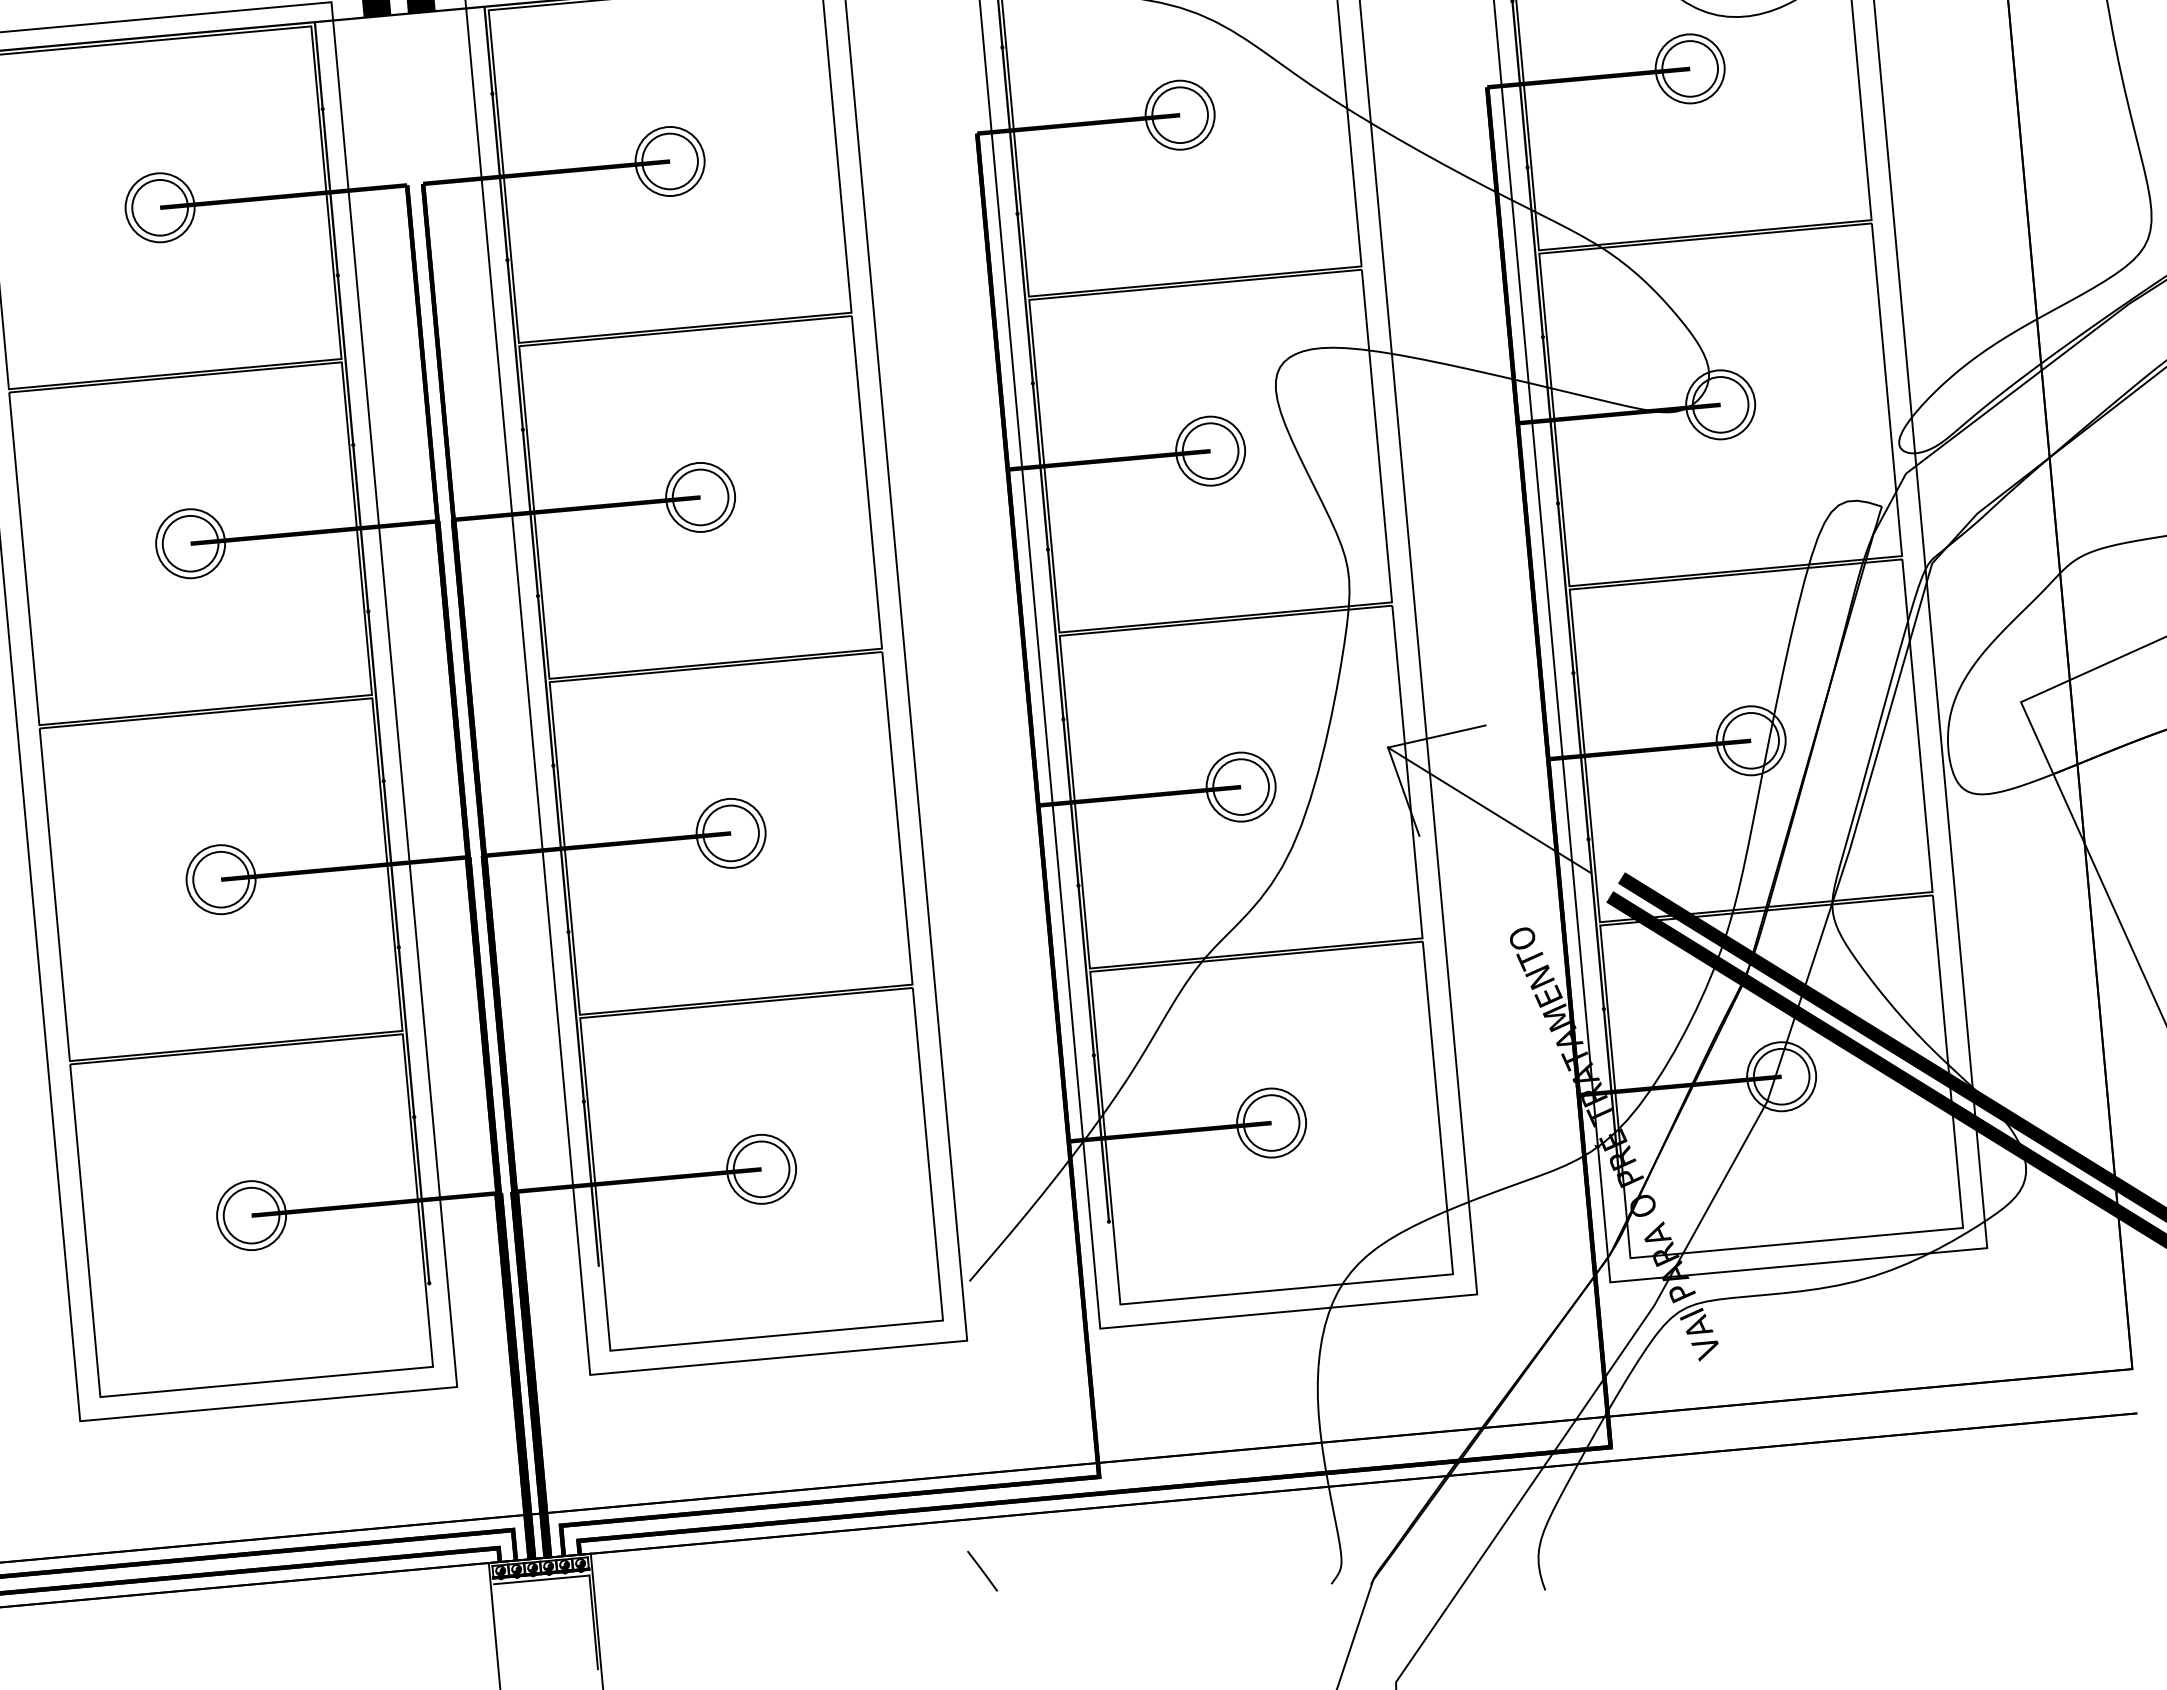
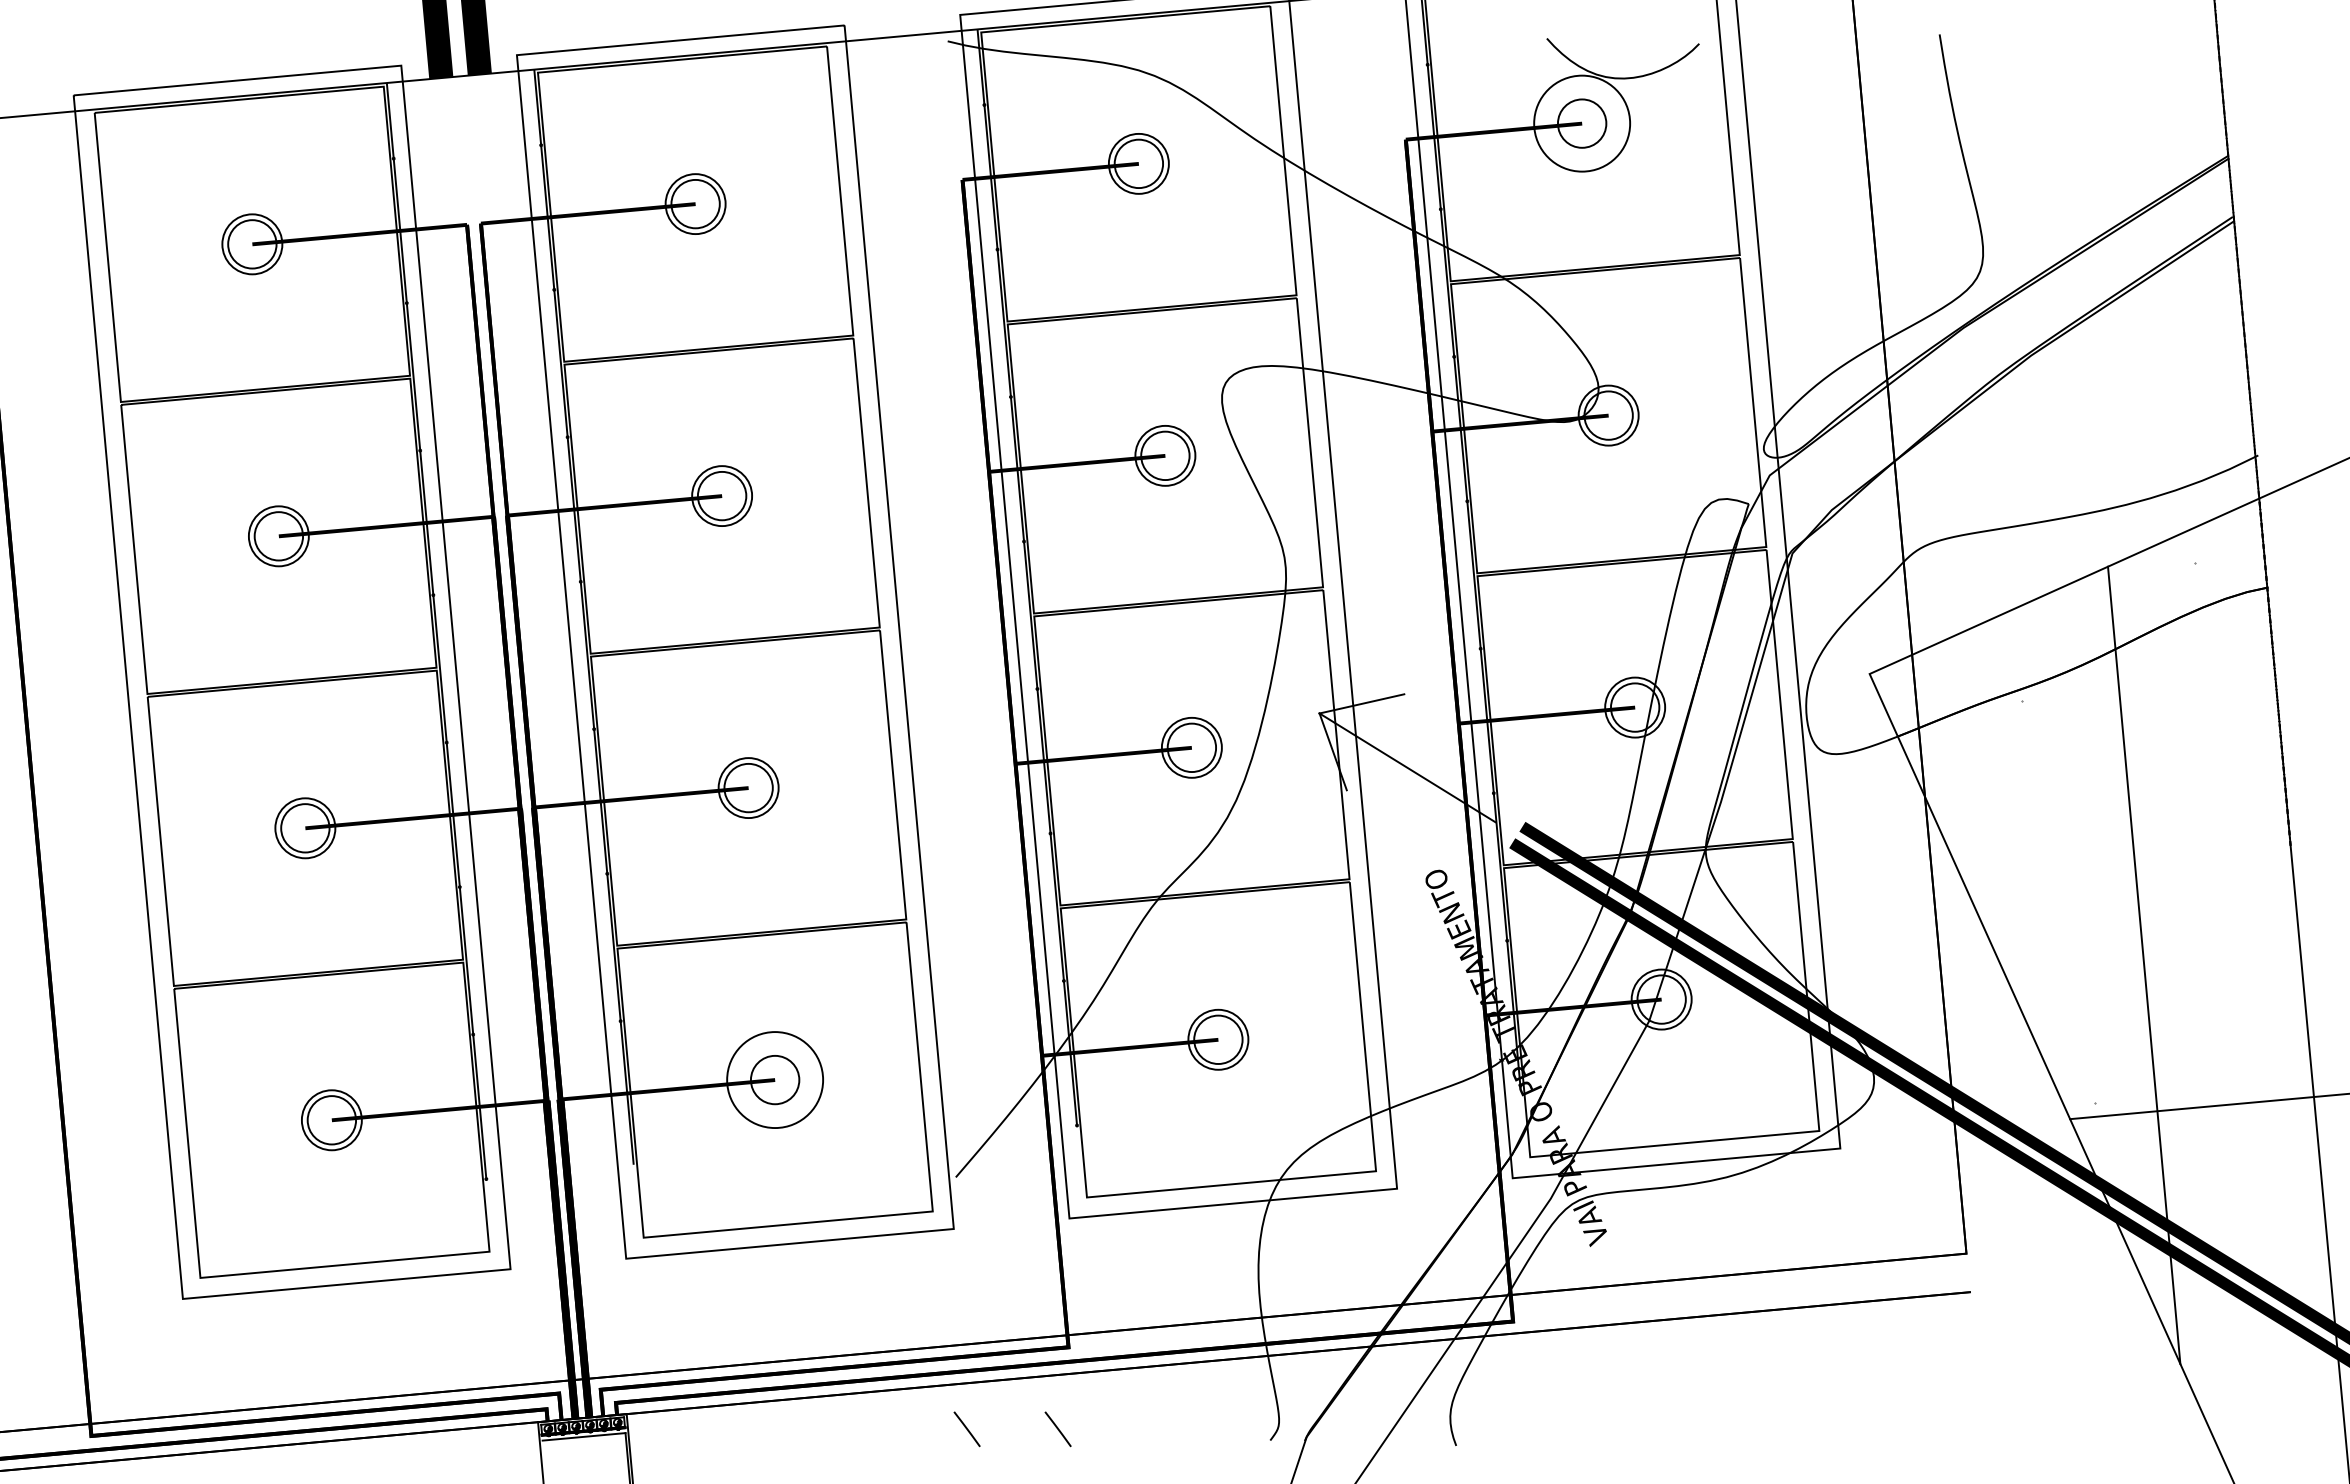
circle: (1690, 68) -> (1582, 123), size x1.6
circle: (762, 1169) -> (775, 1080), size x1.6
line: (1086, 1571) -> (1057, 1429), added

